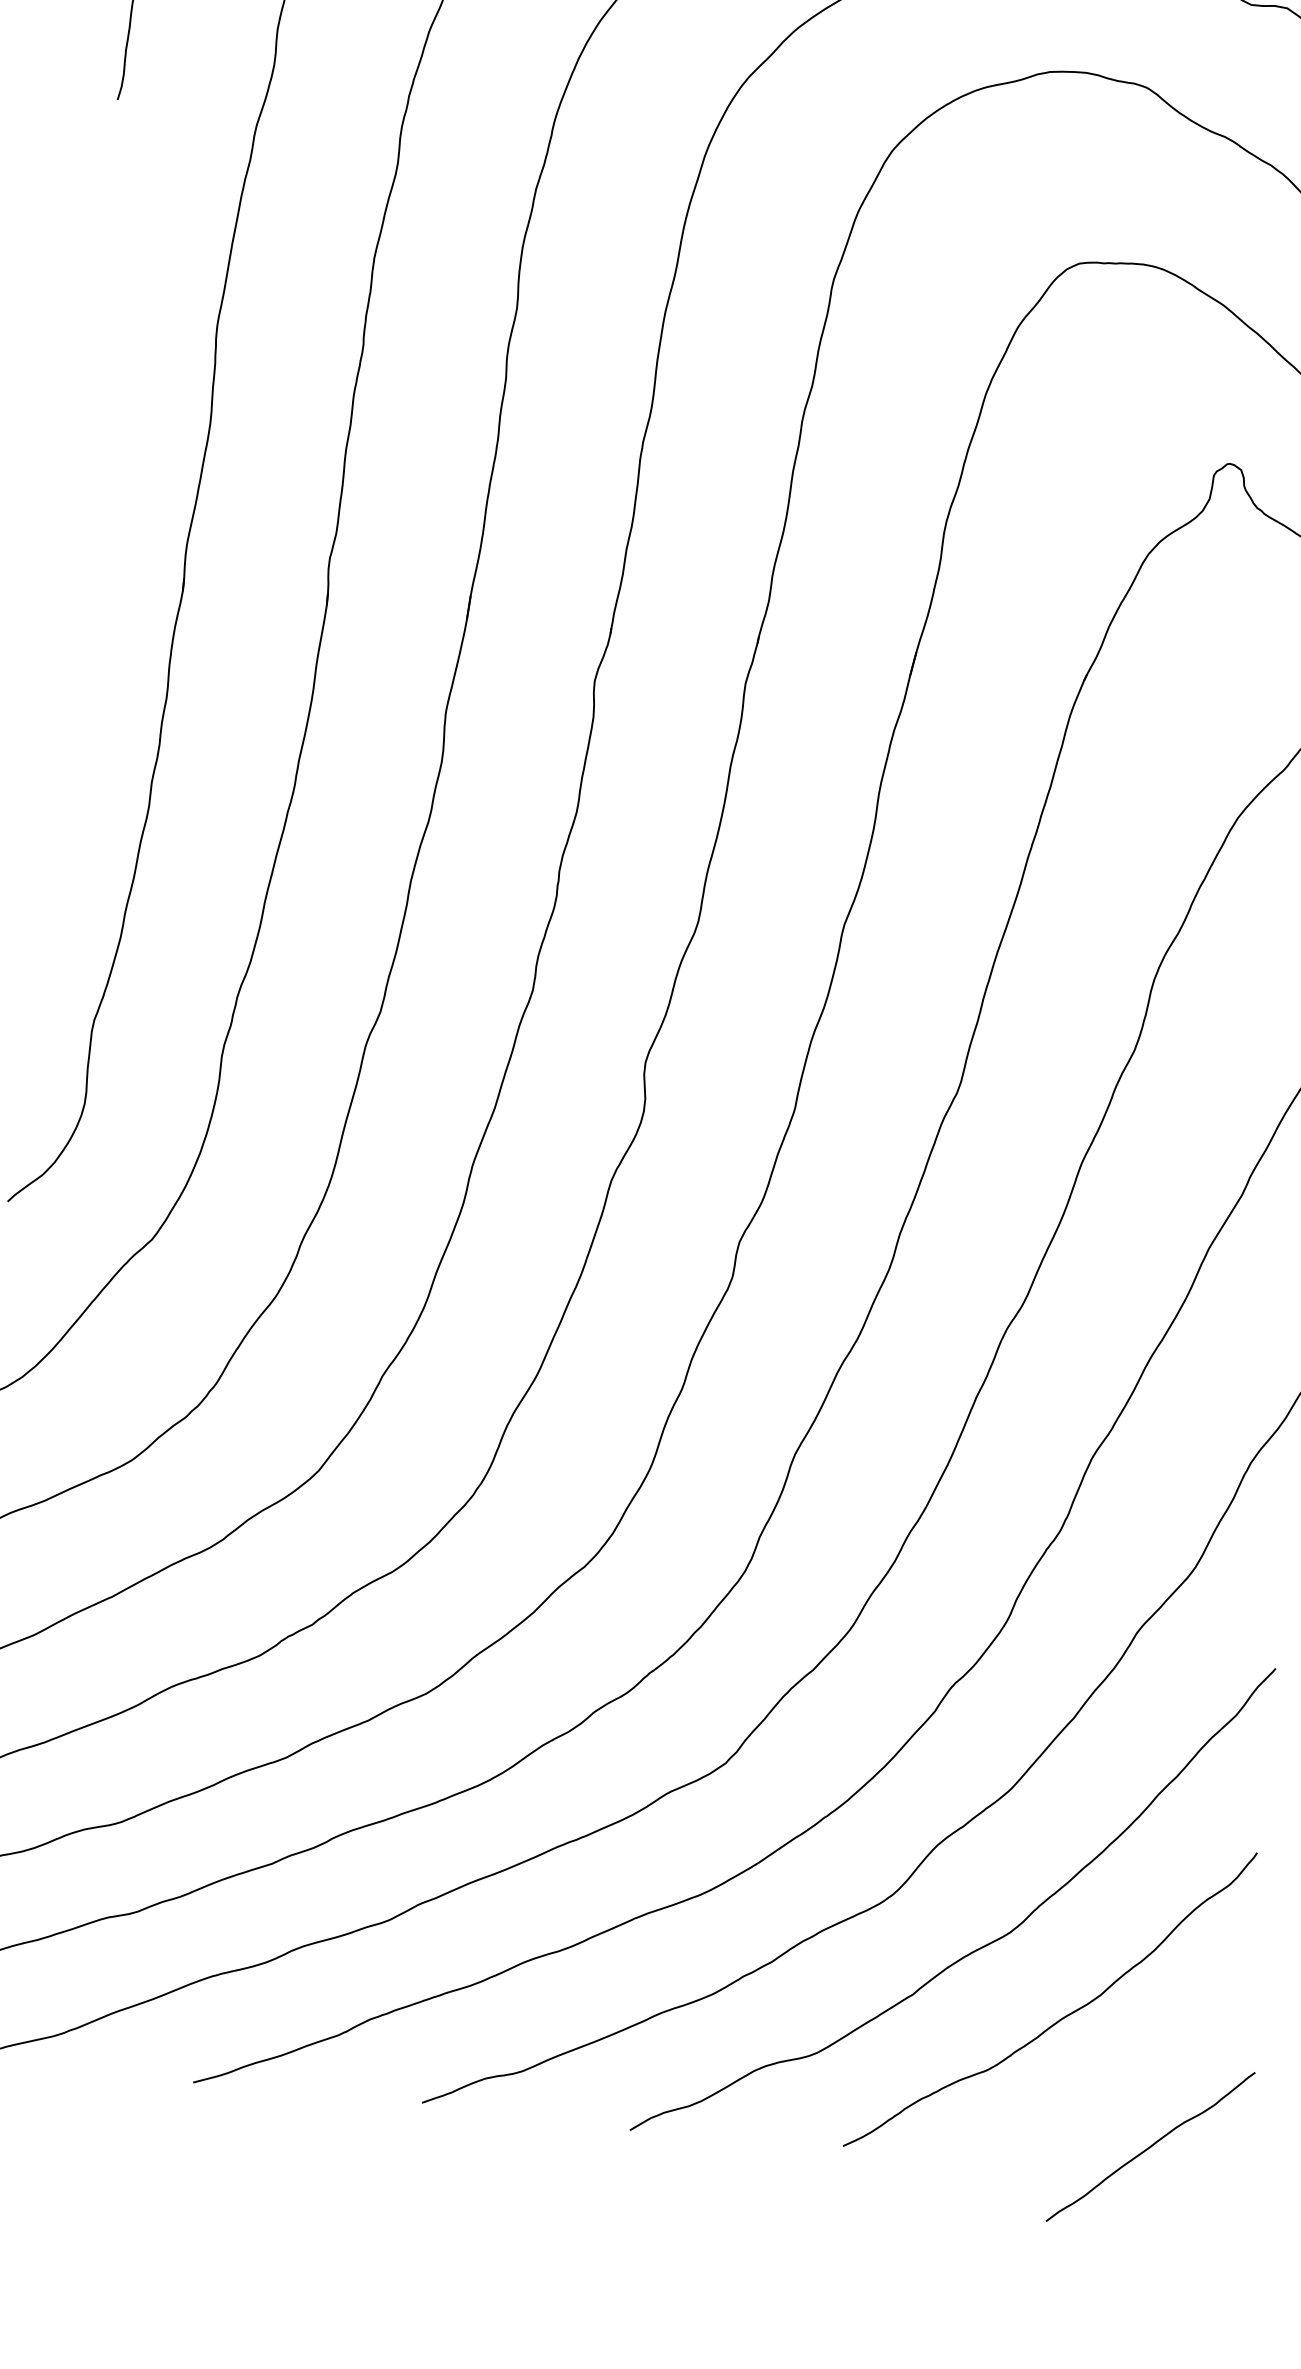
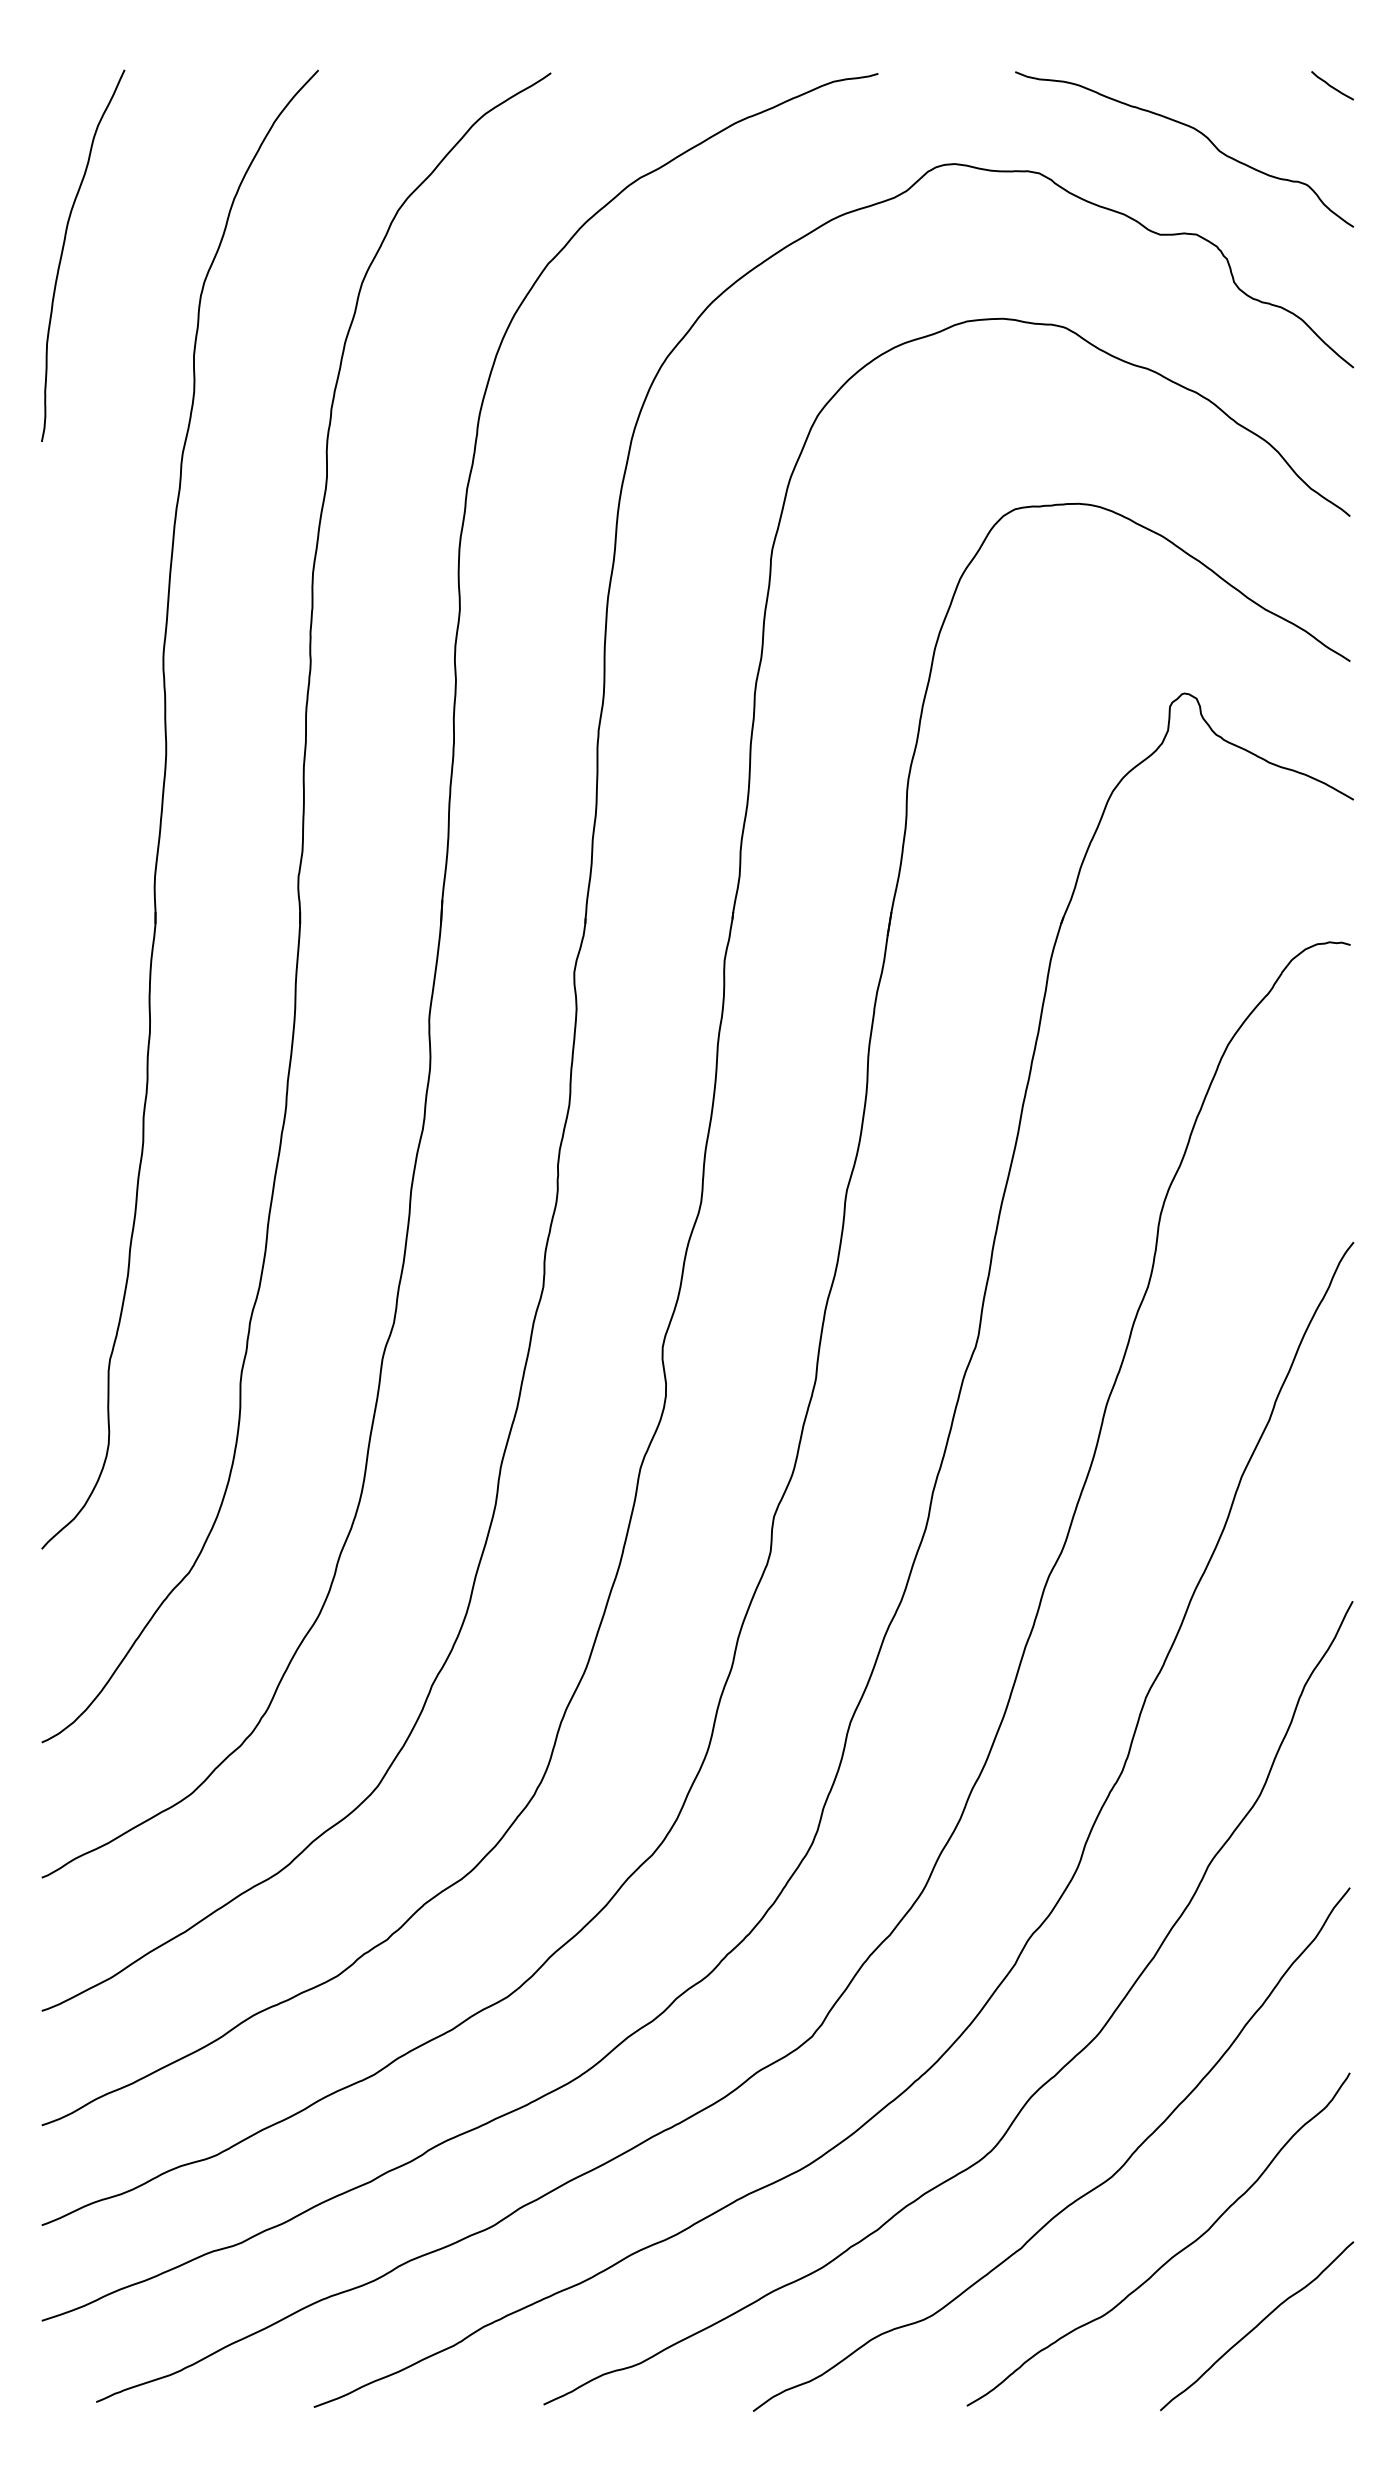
curve: (1151, 2146) -> (1257, 2325), moved

